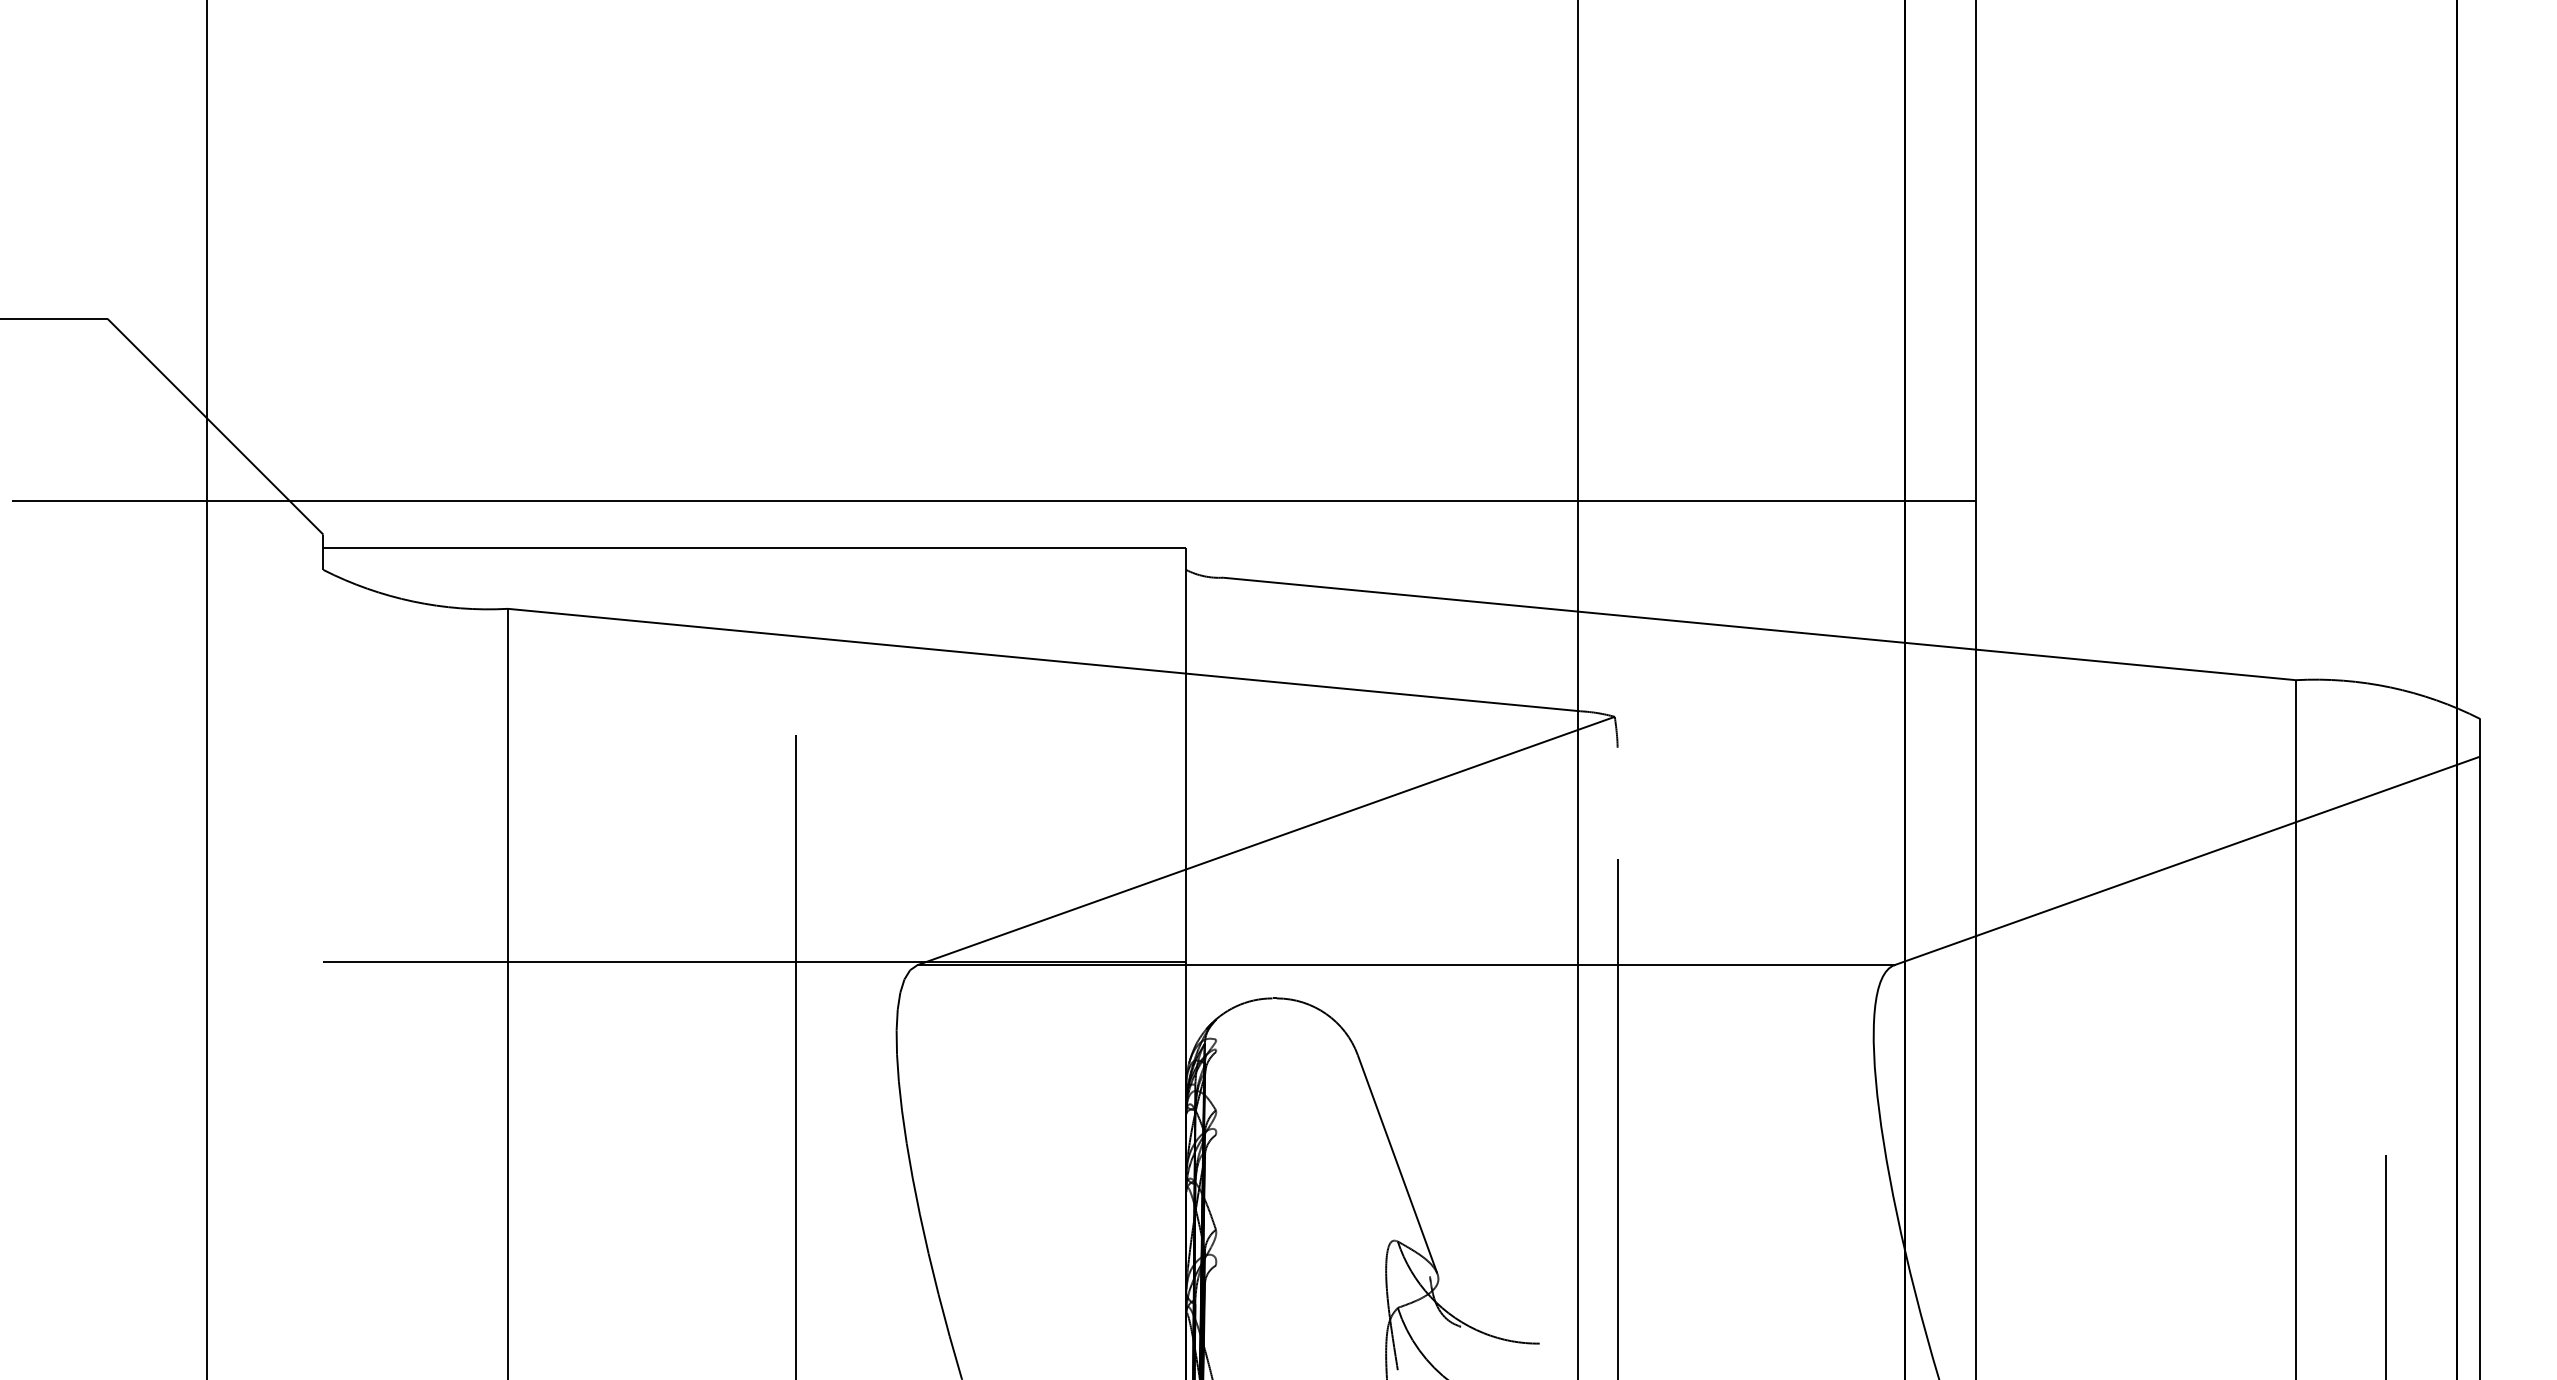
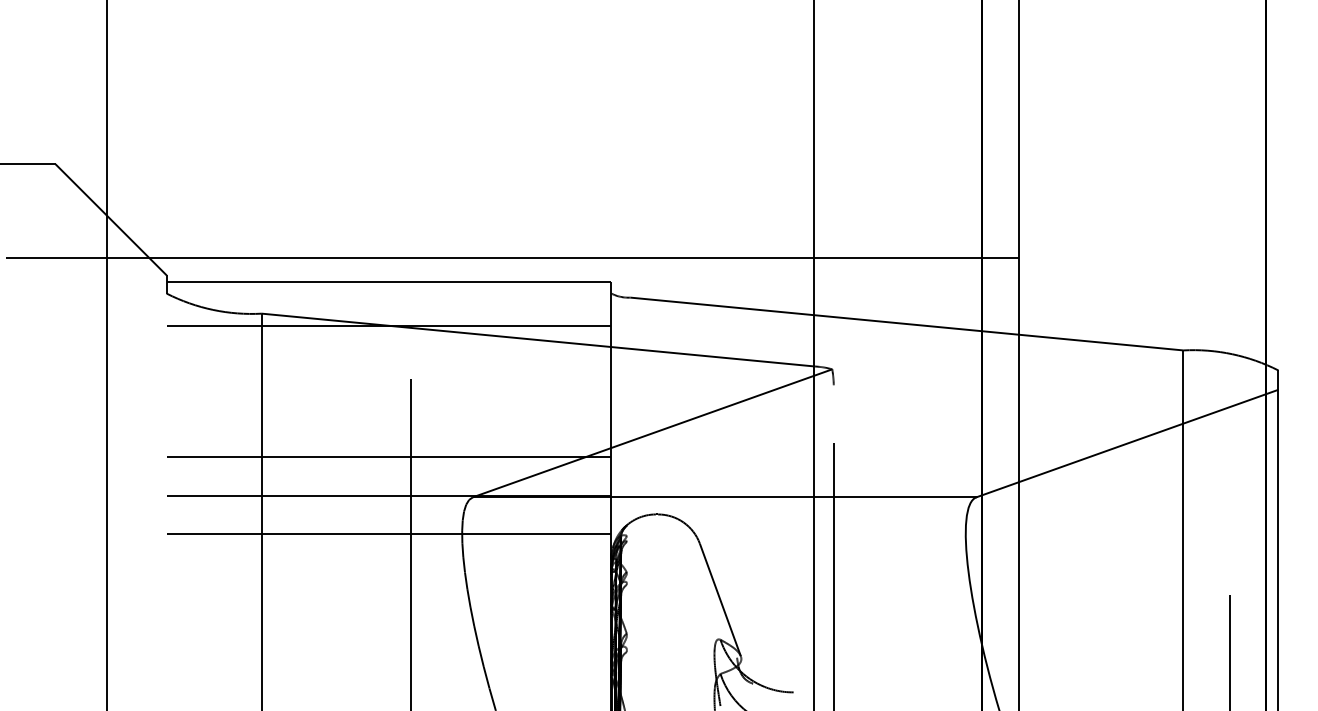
line: (753, 631) -> (388, 325), added
line: (753, 885) -> (388, 456), added
line: (753, 1035) -> (388, 533), added

